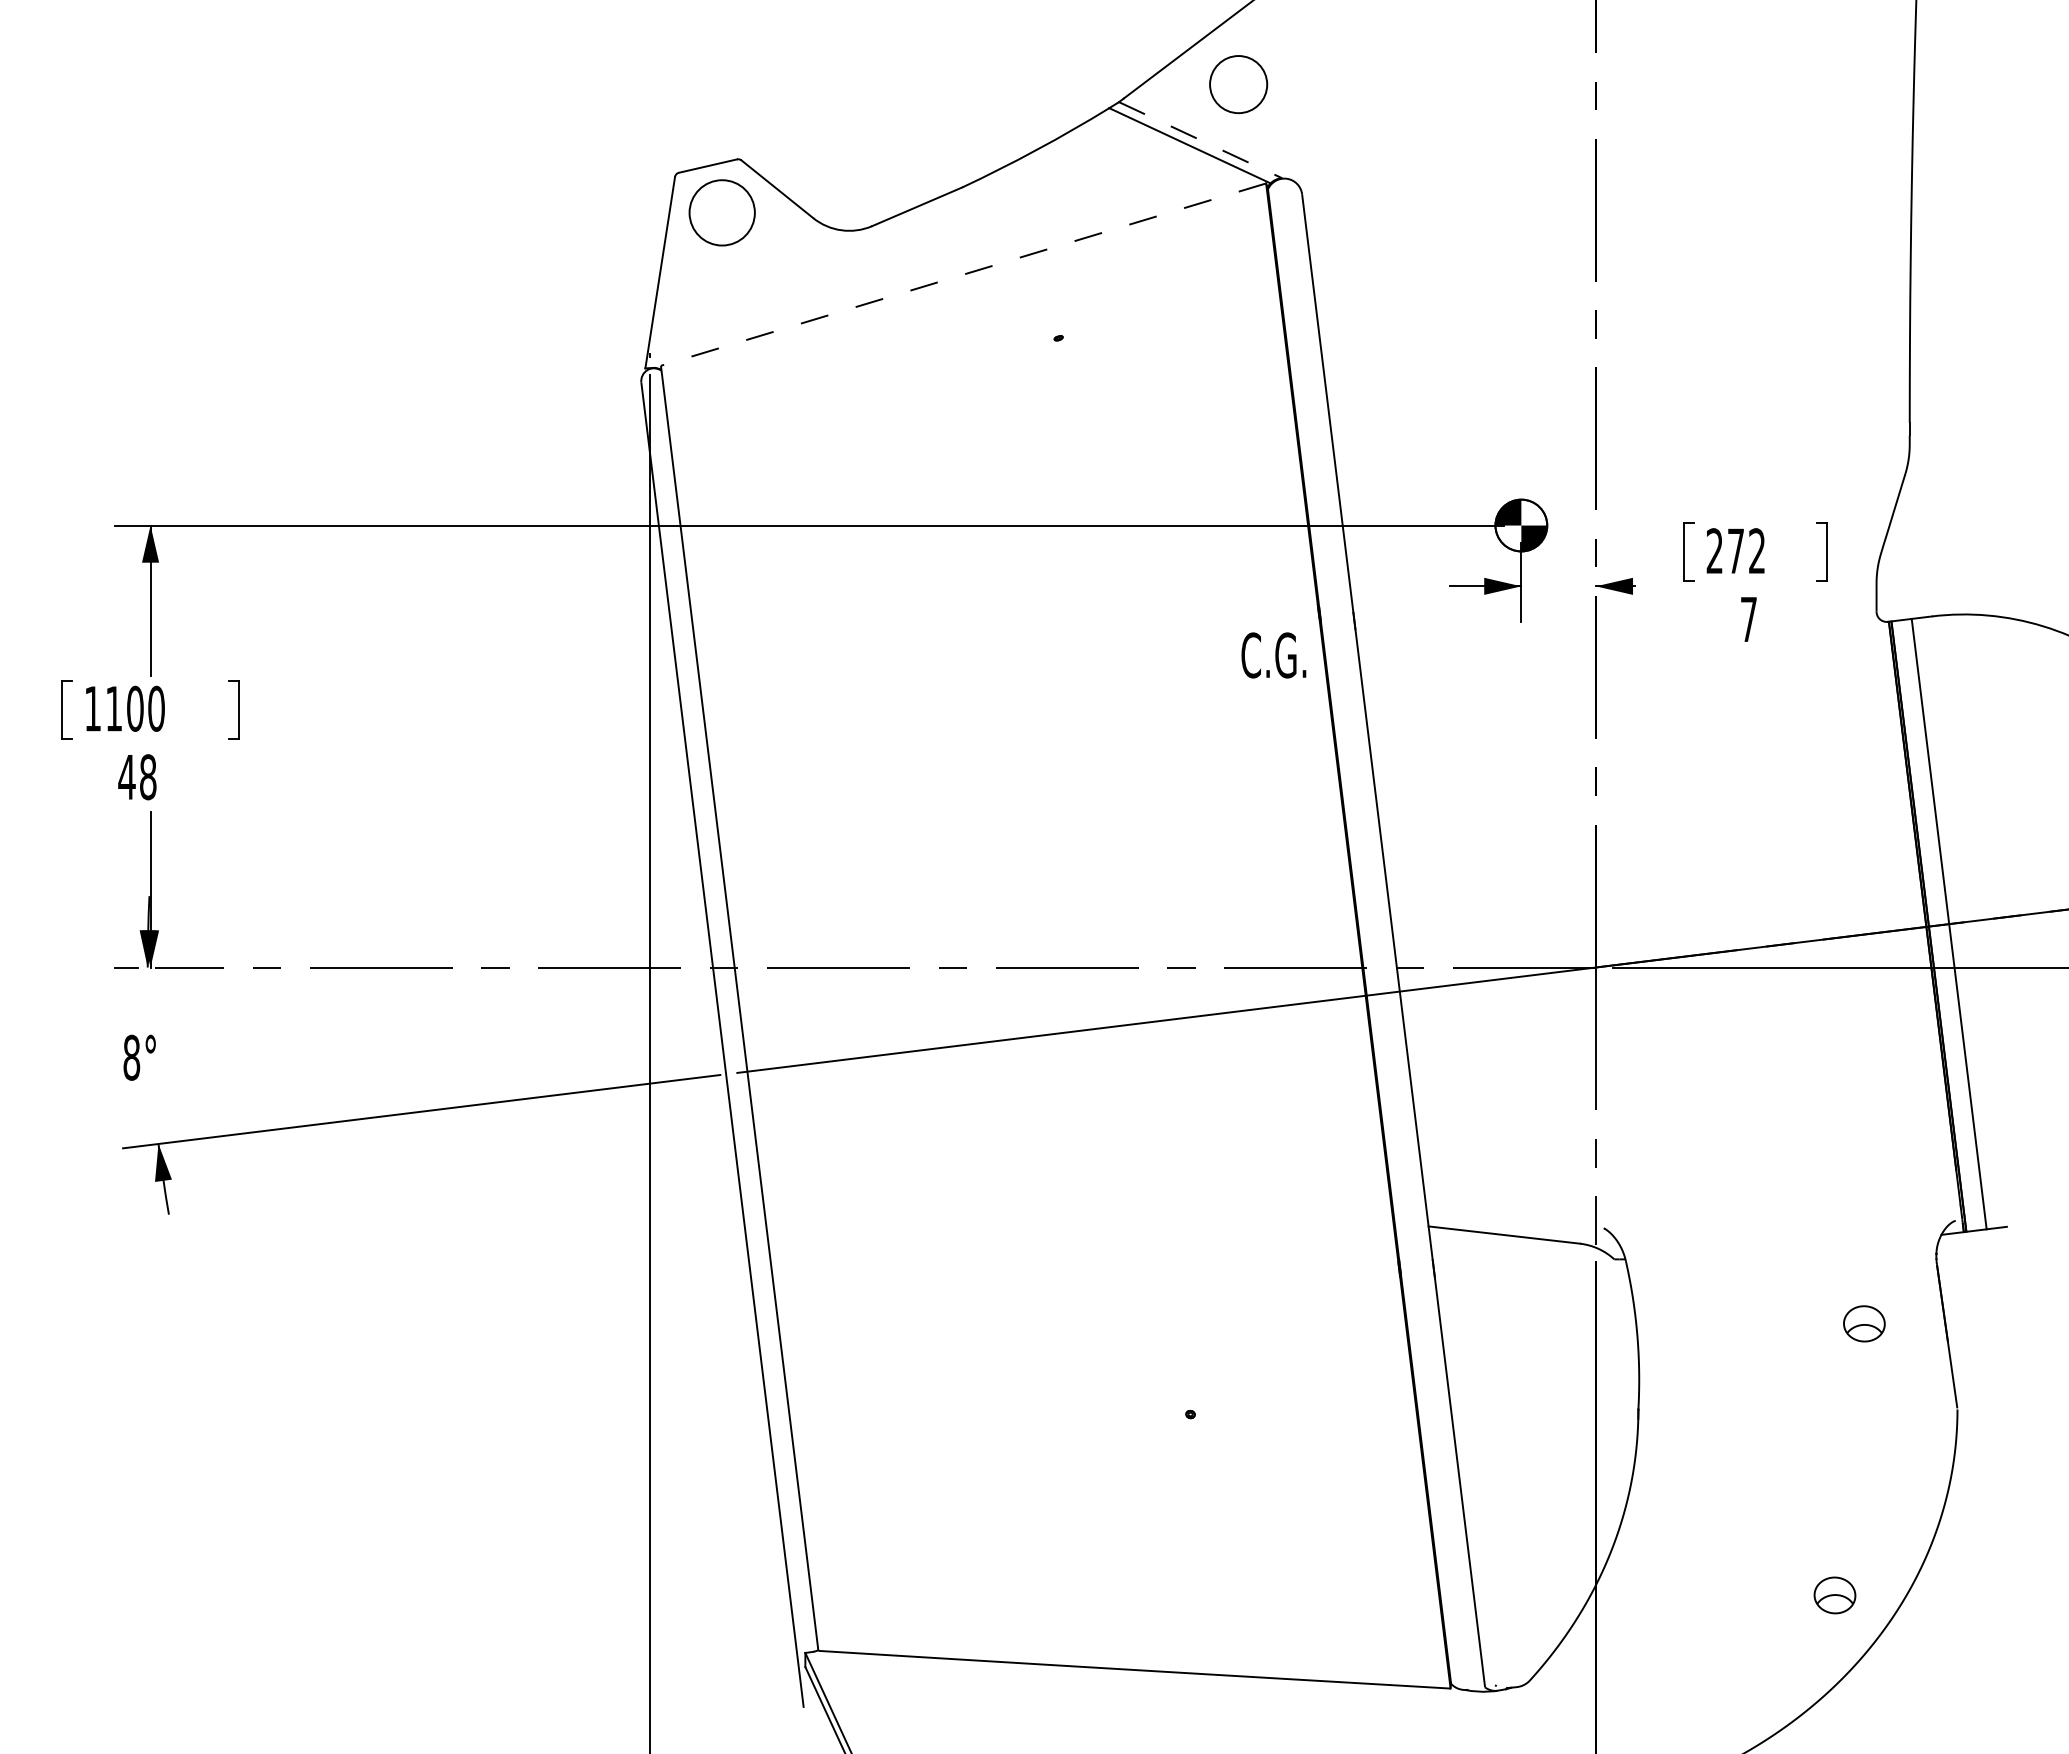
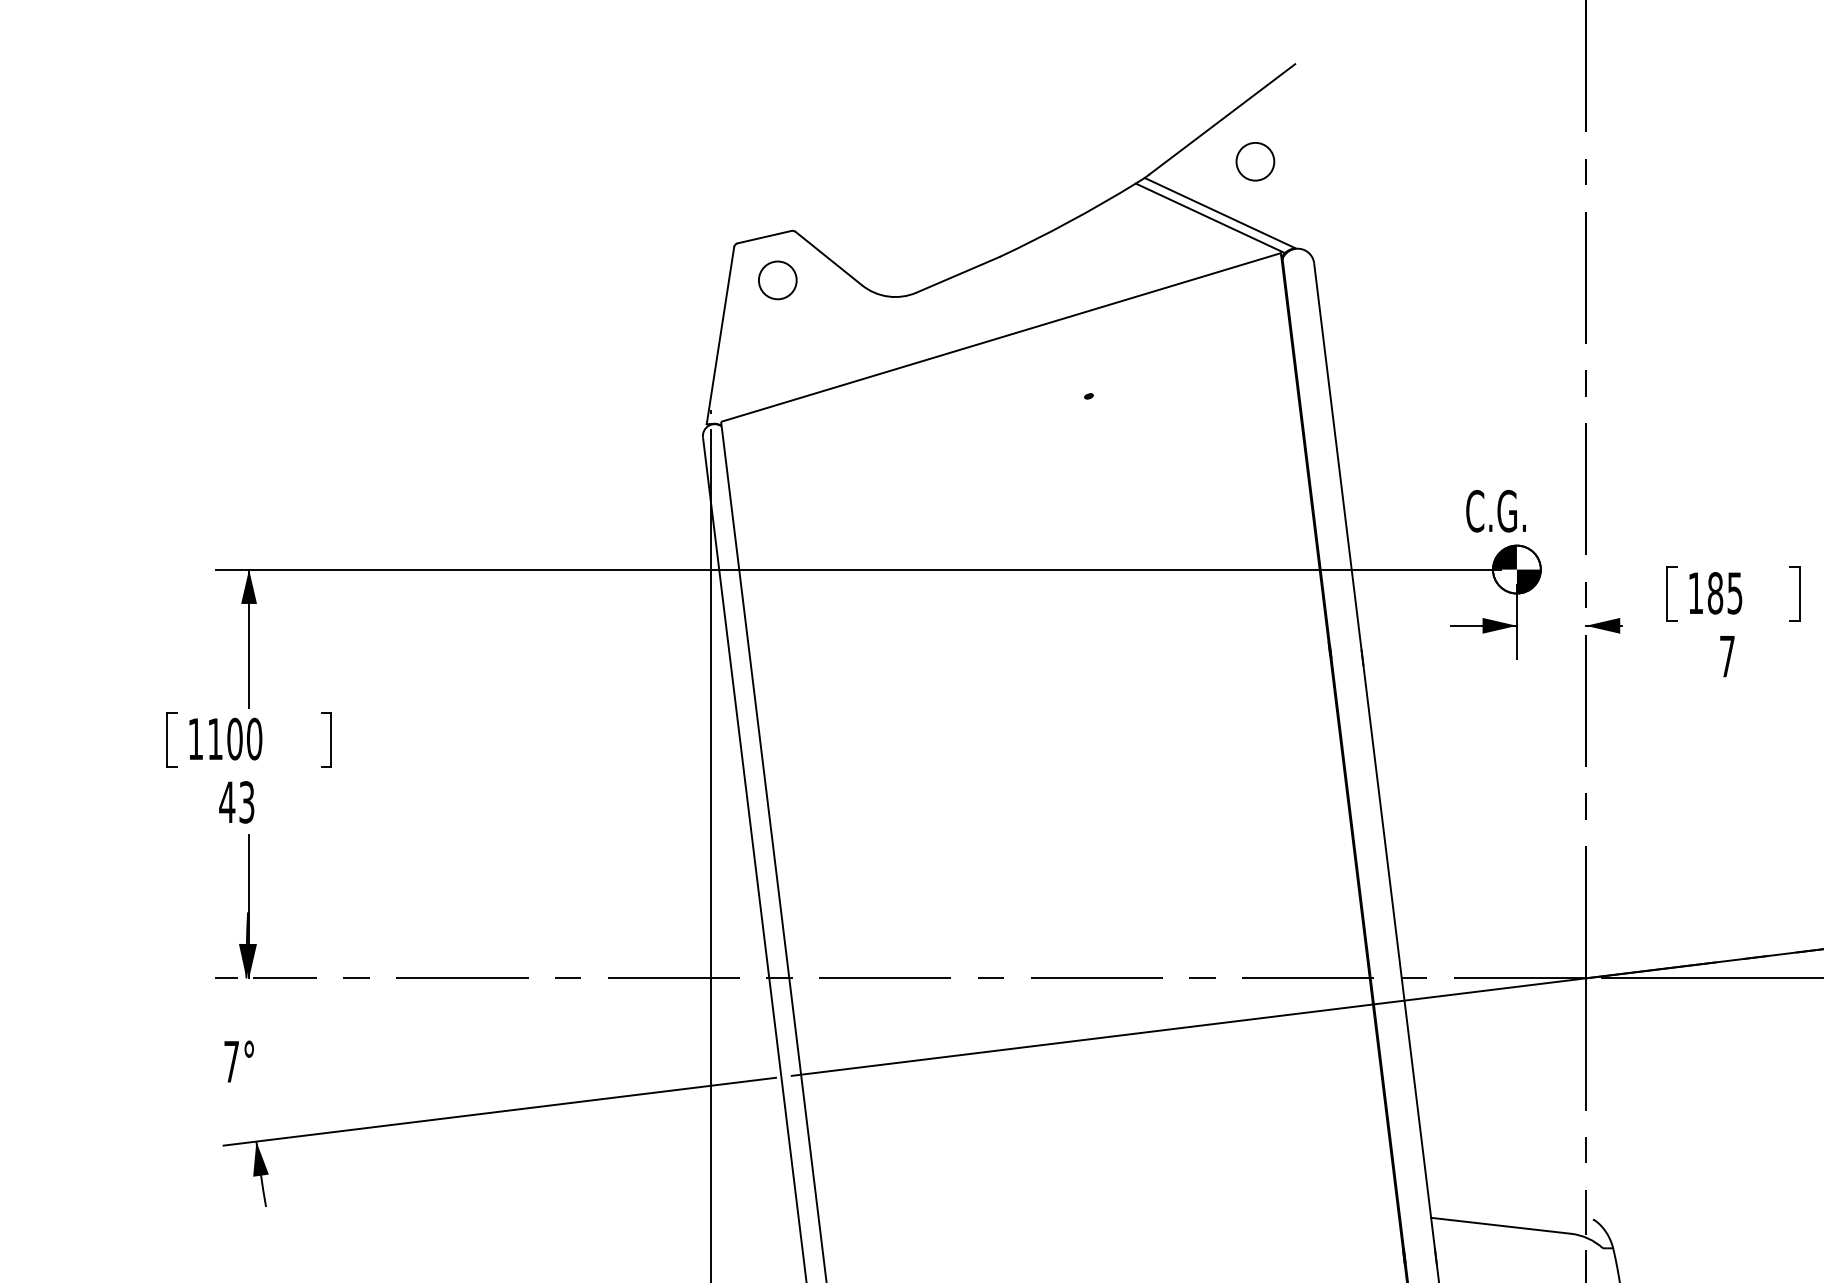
circle: (1238, 84) -> (1255, 161), size x0.71
line: (1201, 140) -> (1221, 213), dashed -> solid
circle: (721, 212) -> (777, 280), size x0.62
line: (963, 274) -> (1000, 337), dashed -> solid
text: (1735, 551) -> (1714, 593), 272 -> 185
text: (1273, 655) -> (1495, 511), moved
text: (148, 777) -> (247, 802), 48 -> 43
text: (131, 1057) -> (231, 1061), 8° -> 7°

